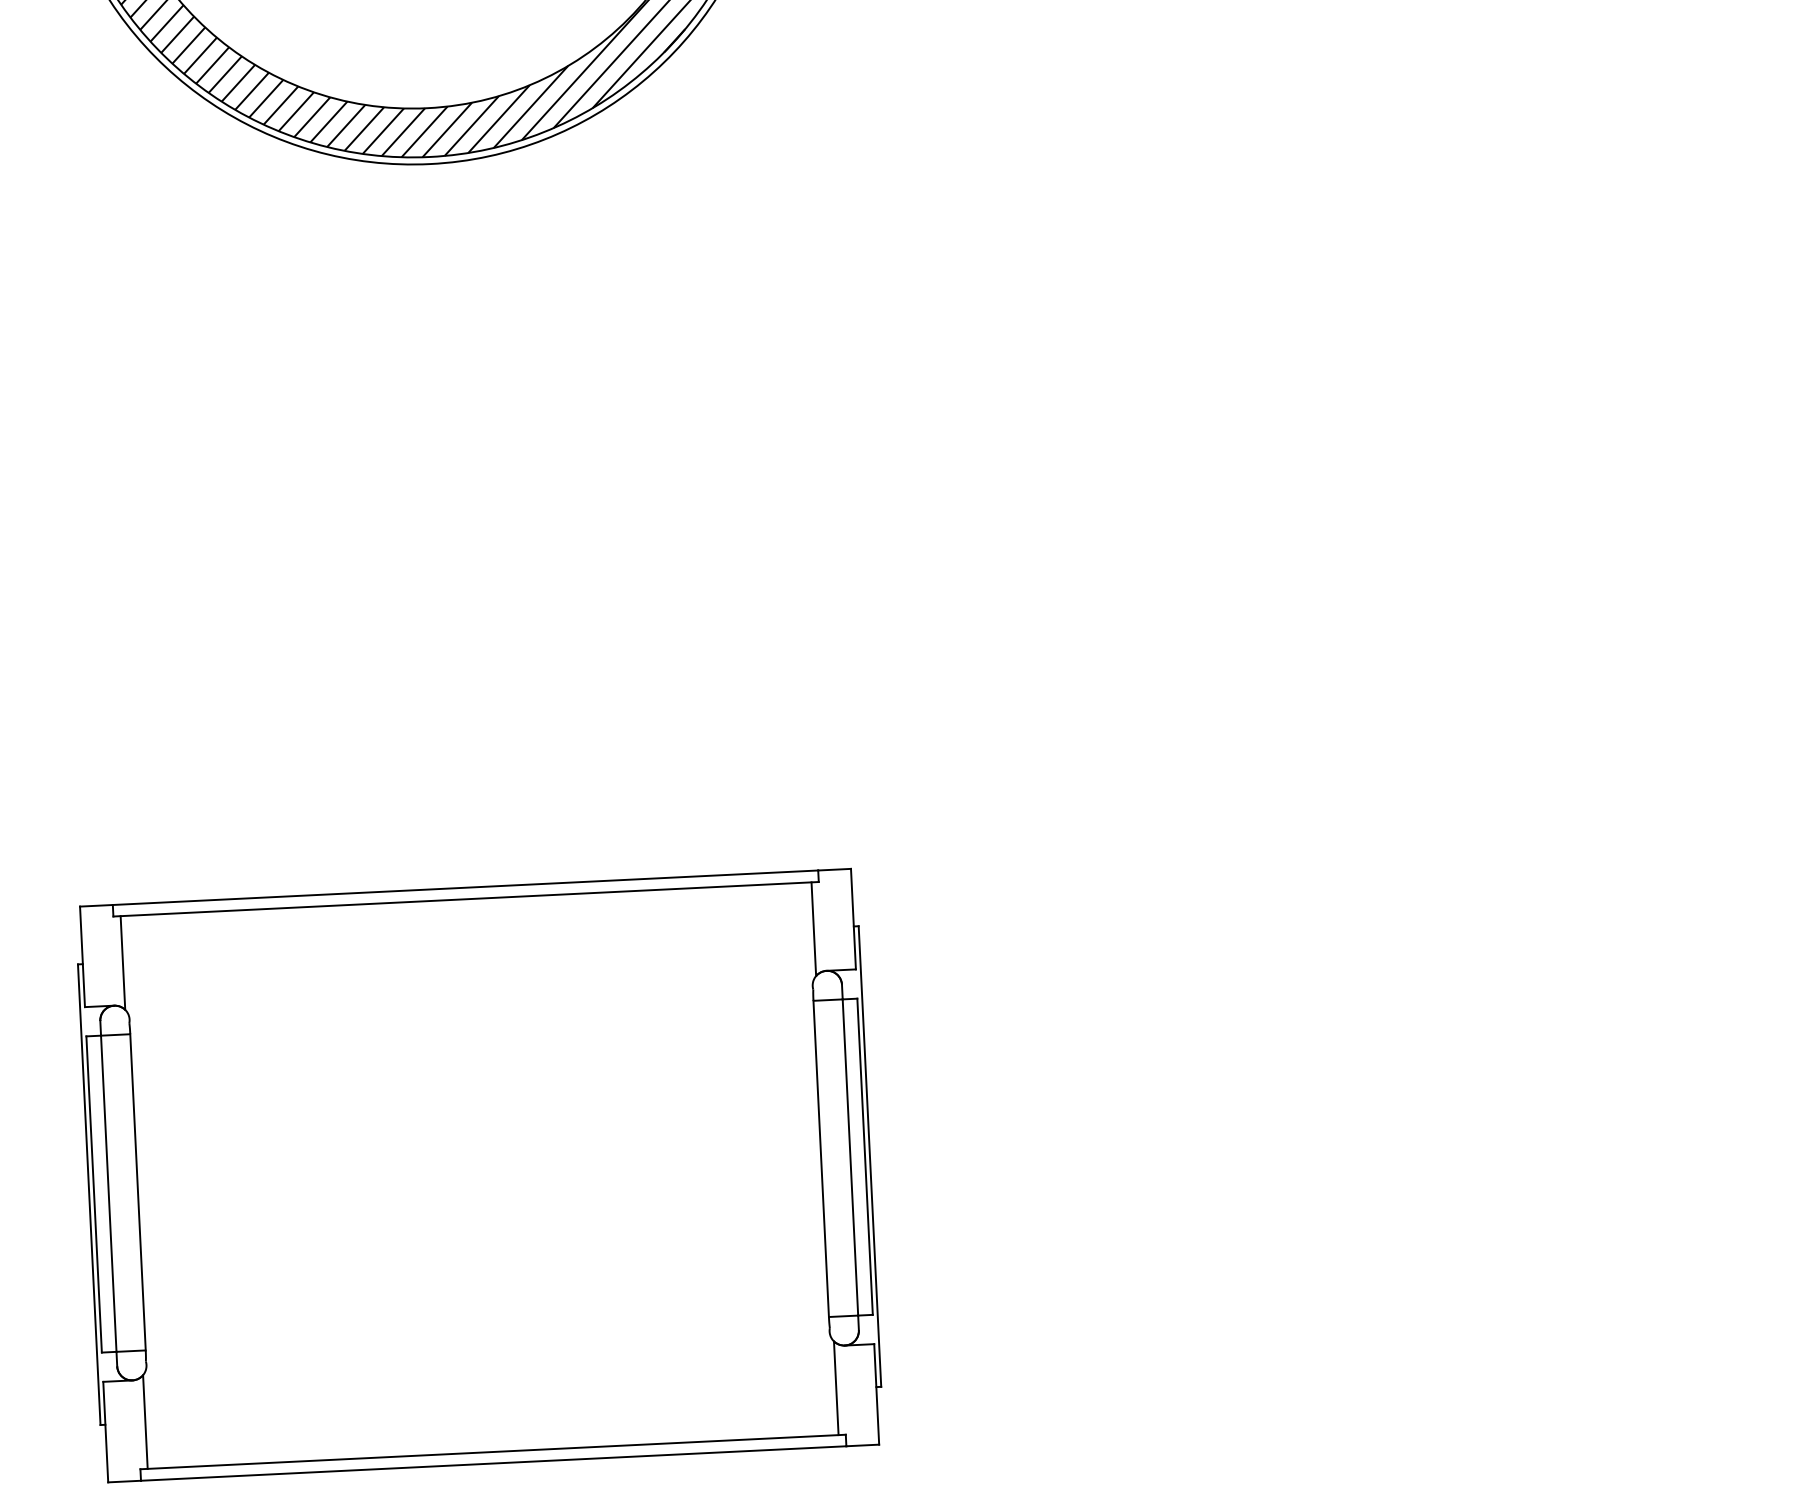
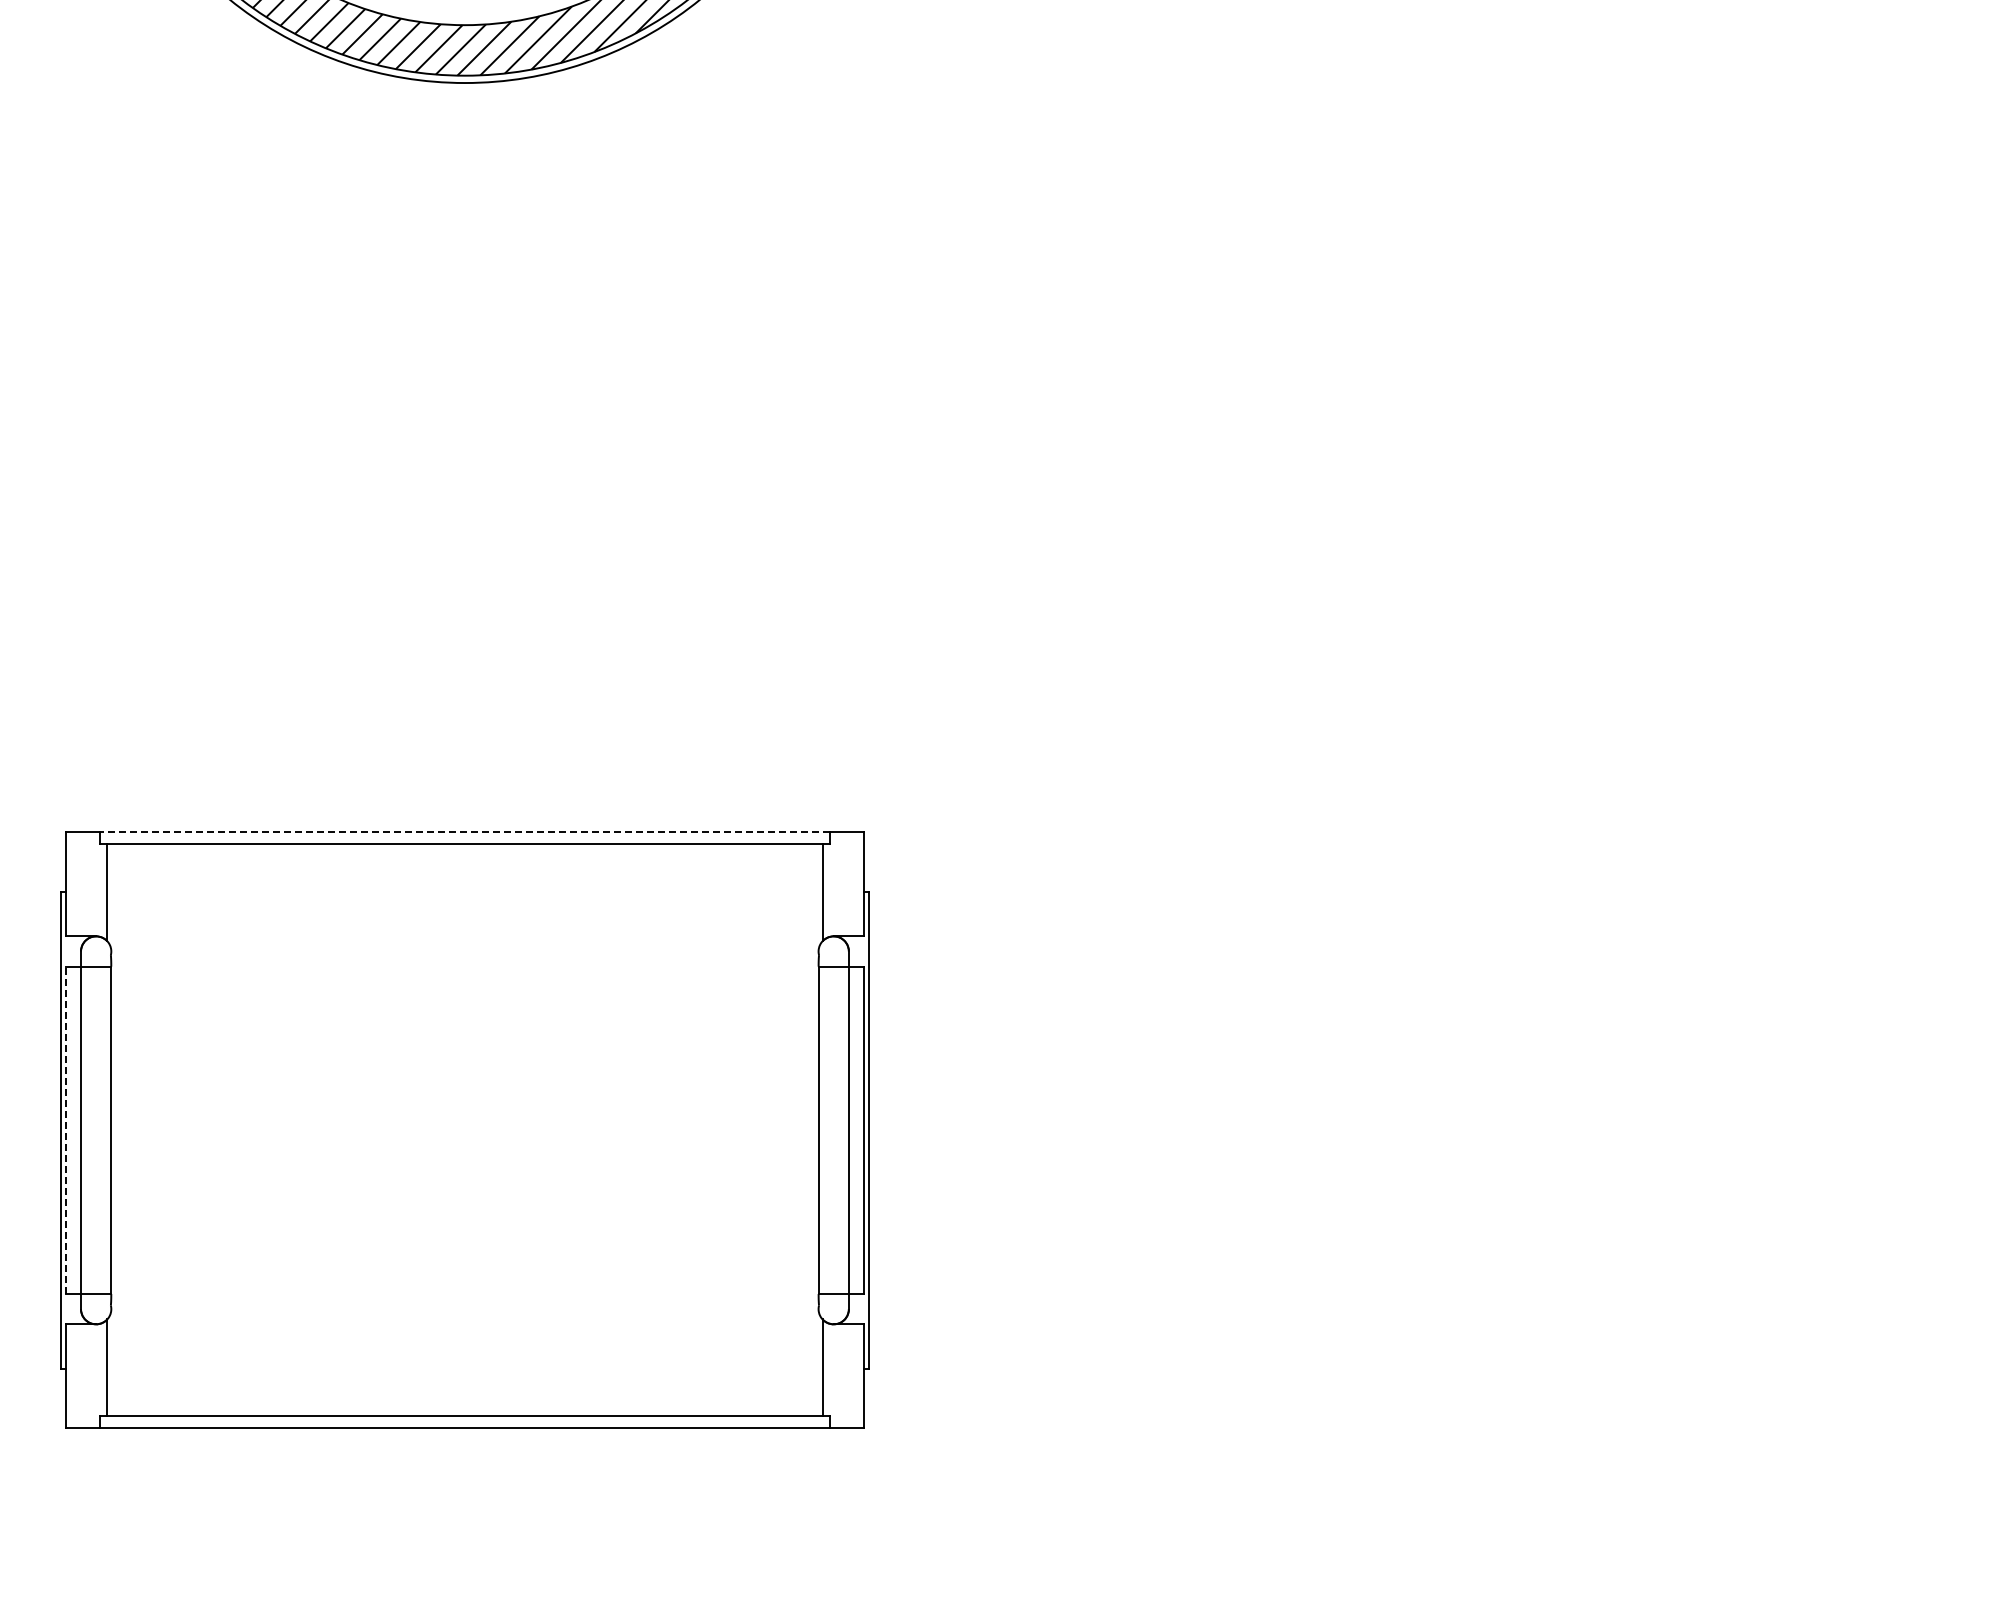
line: (465, 887) -> (464, 832), solid -> dashed
line: (93, 1194) -> (65, 1130), solid -> dashed

